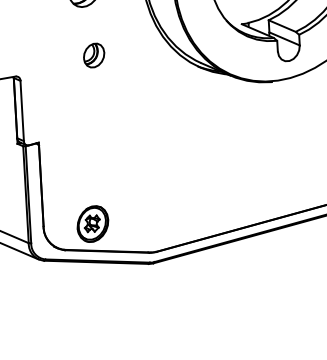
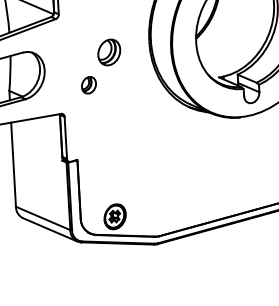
part: (93, 55) -> (88, 85), moved

